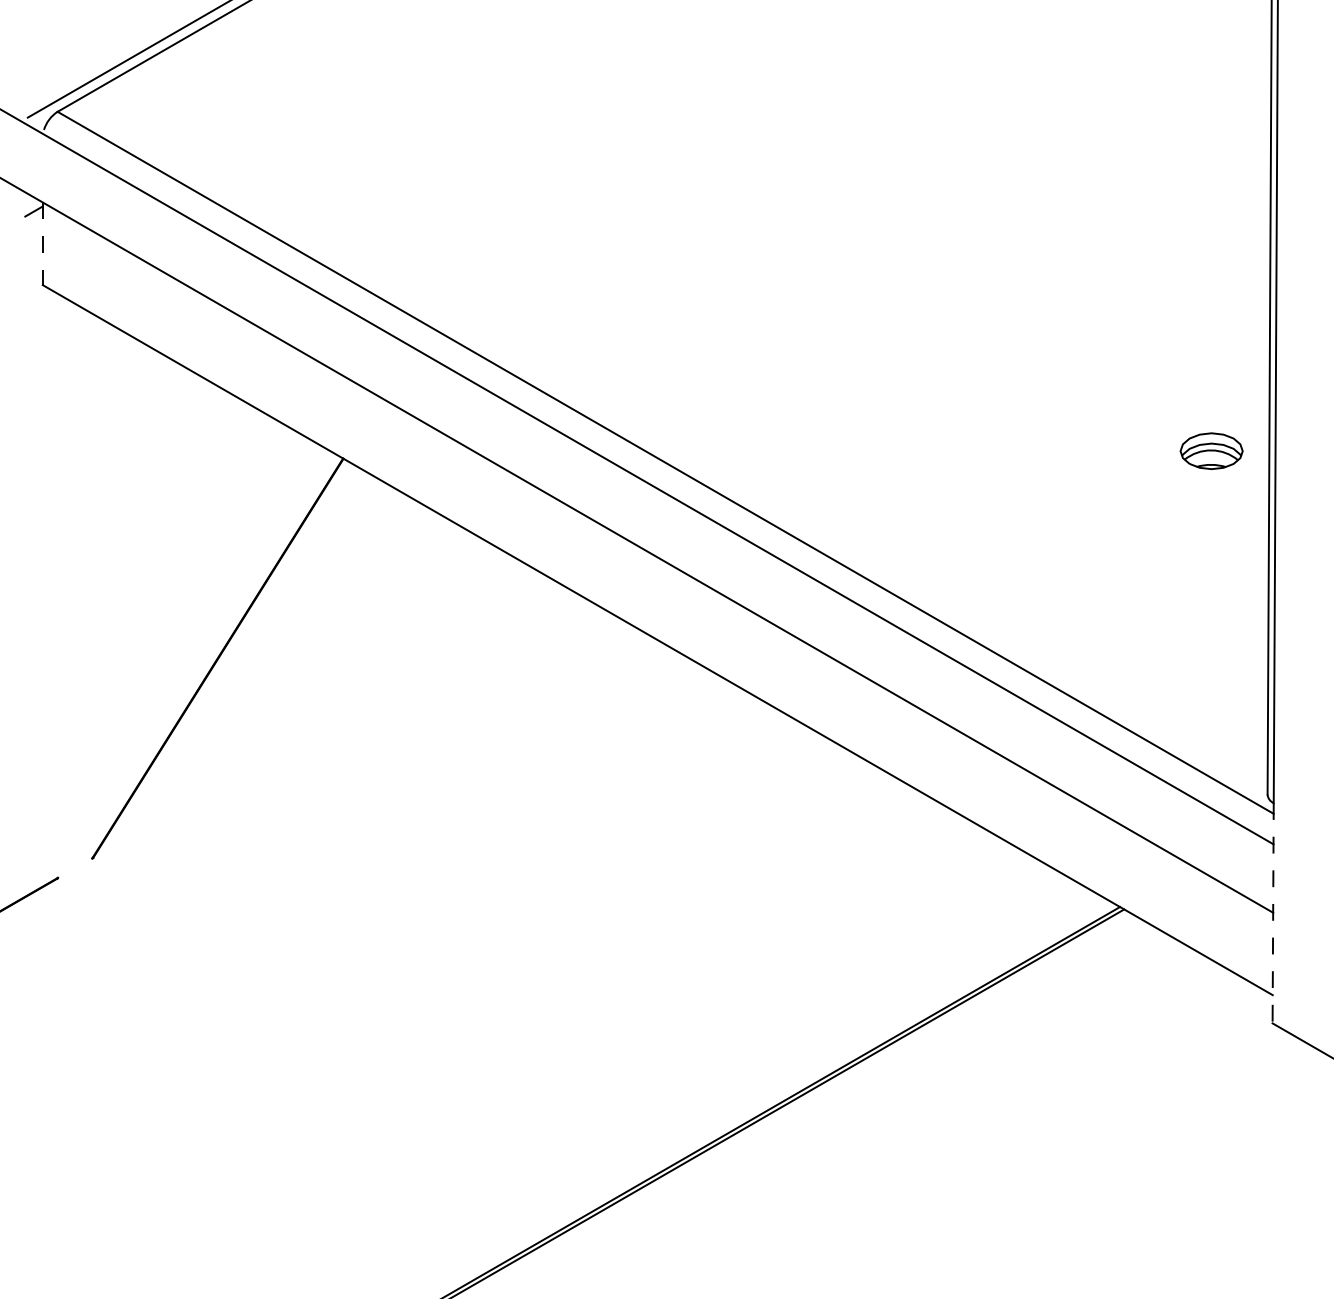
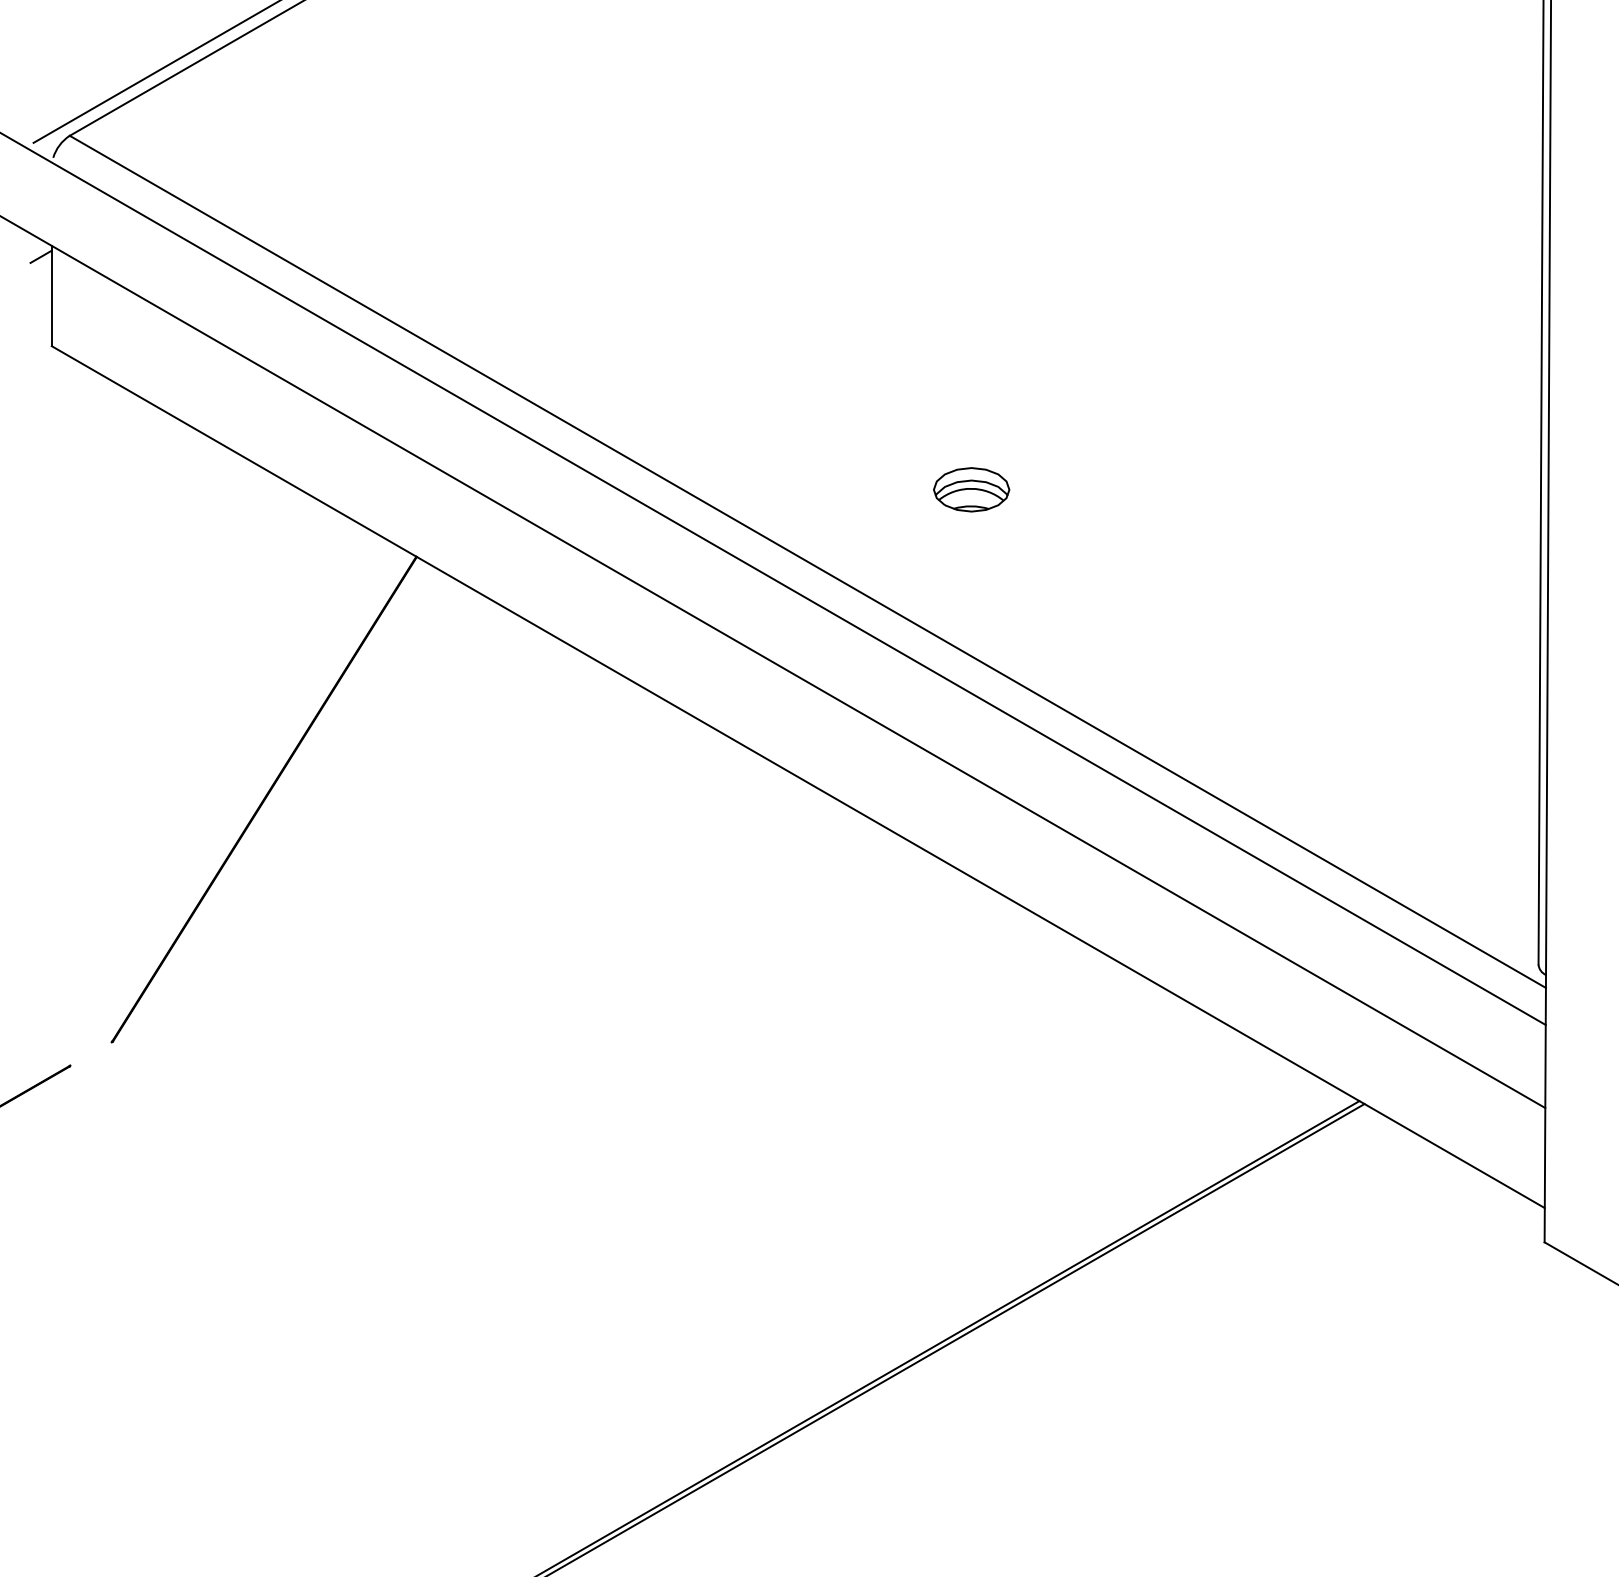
line: (42, 244) -> (51, 296), dashed -> solid
part: (1211, 450) -> (971, 489), moved
line: (1273, 913) -> (1545, 1108), dashed -> solid

